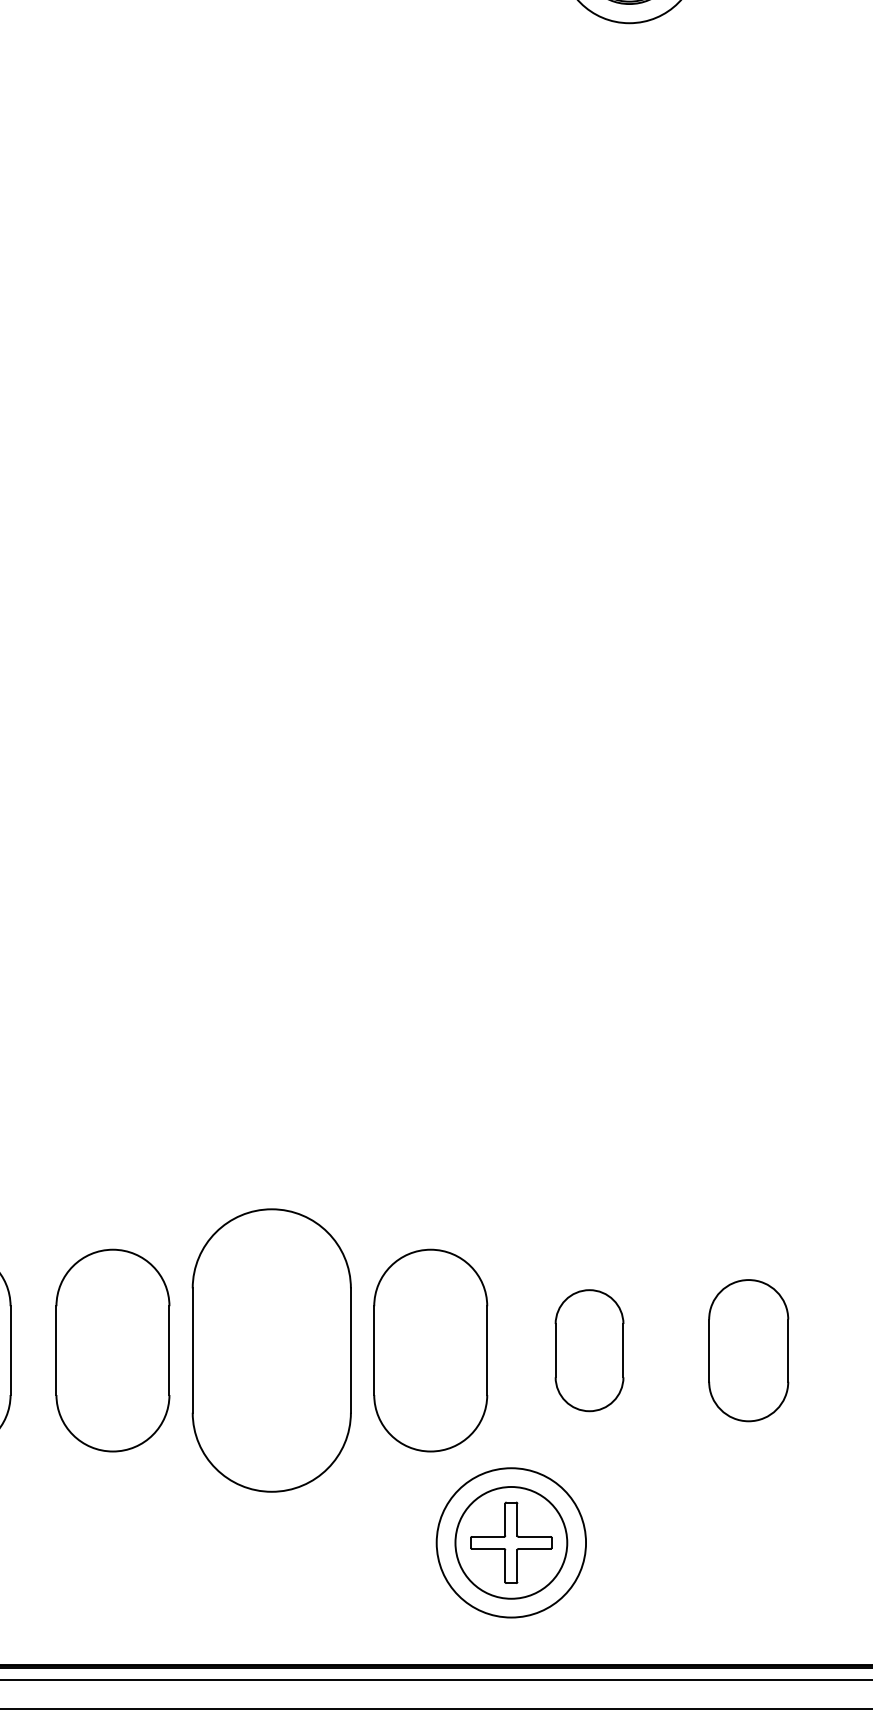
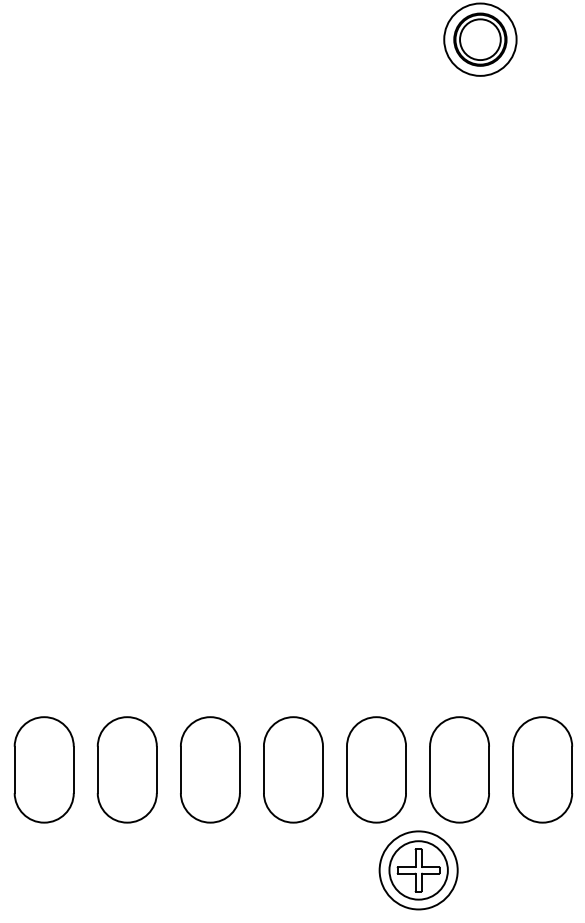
part: (271, 1349) -> (293, 769), size x0.71
part: (589, 1349) -> (459, 769), size x1.67
part: (748, 1349) -> (542, 769), size x1.43

